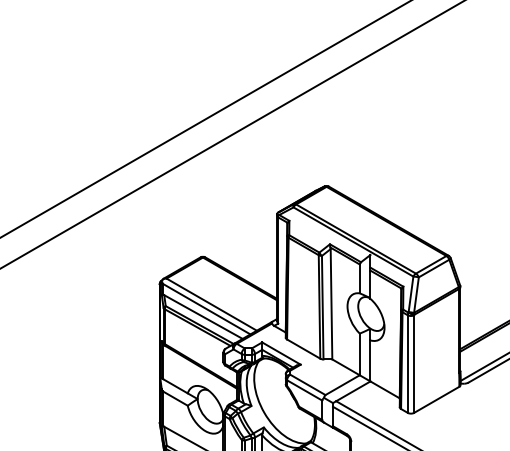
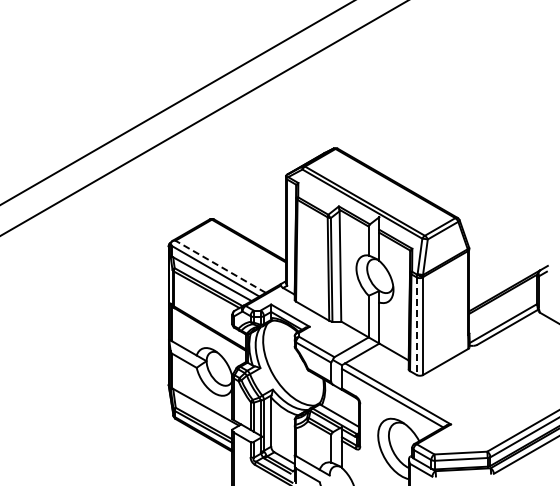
line: (211, 304) -> (220, 266), solid -> dashed
line: (407, 364) -> (416, 326), solid -> dashed

